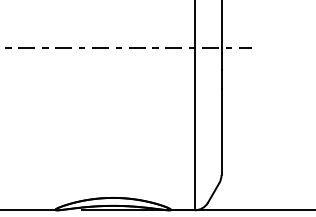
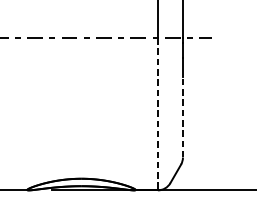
line: (194, 129) -> (157, 114), solid -> dashed
line: (221, 131) -> (182, 116), solid -> dashed

